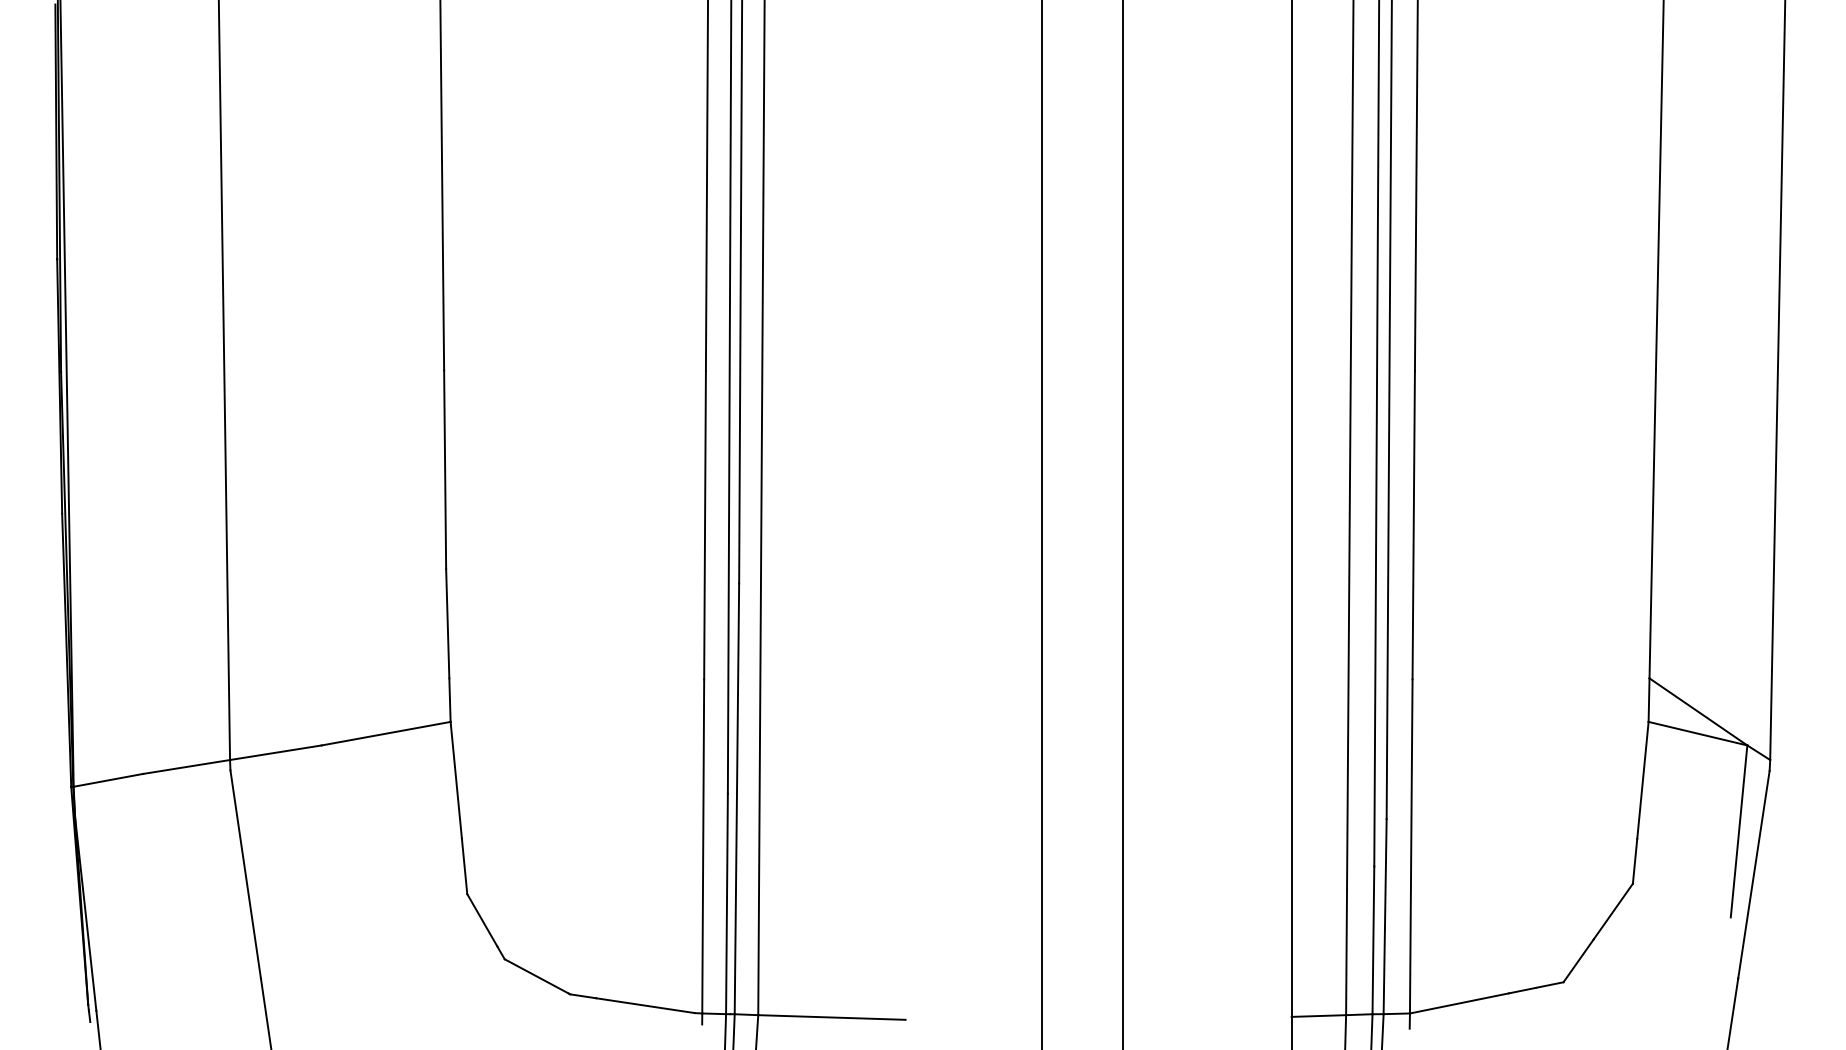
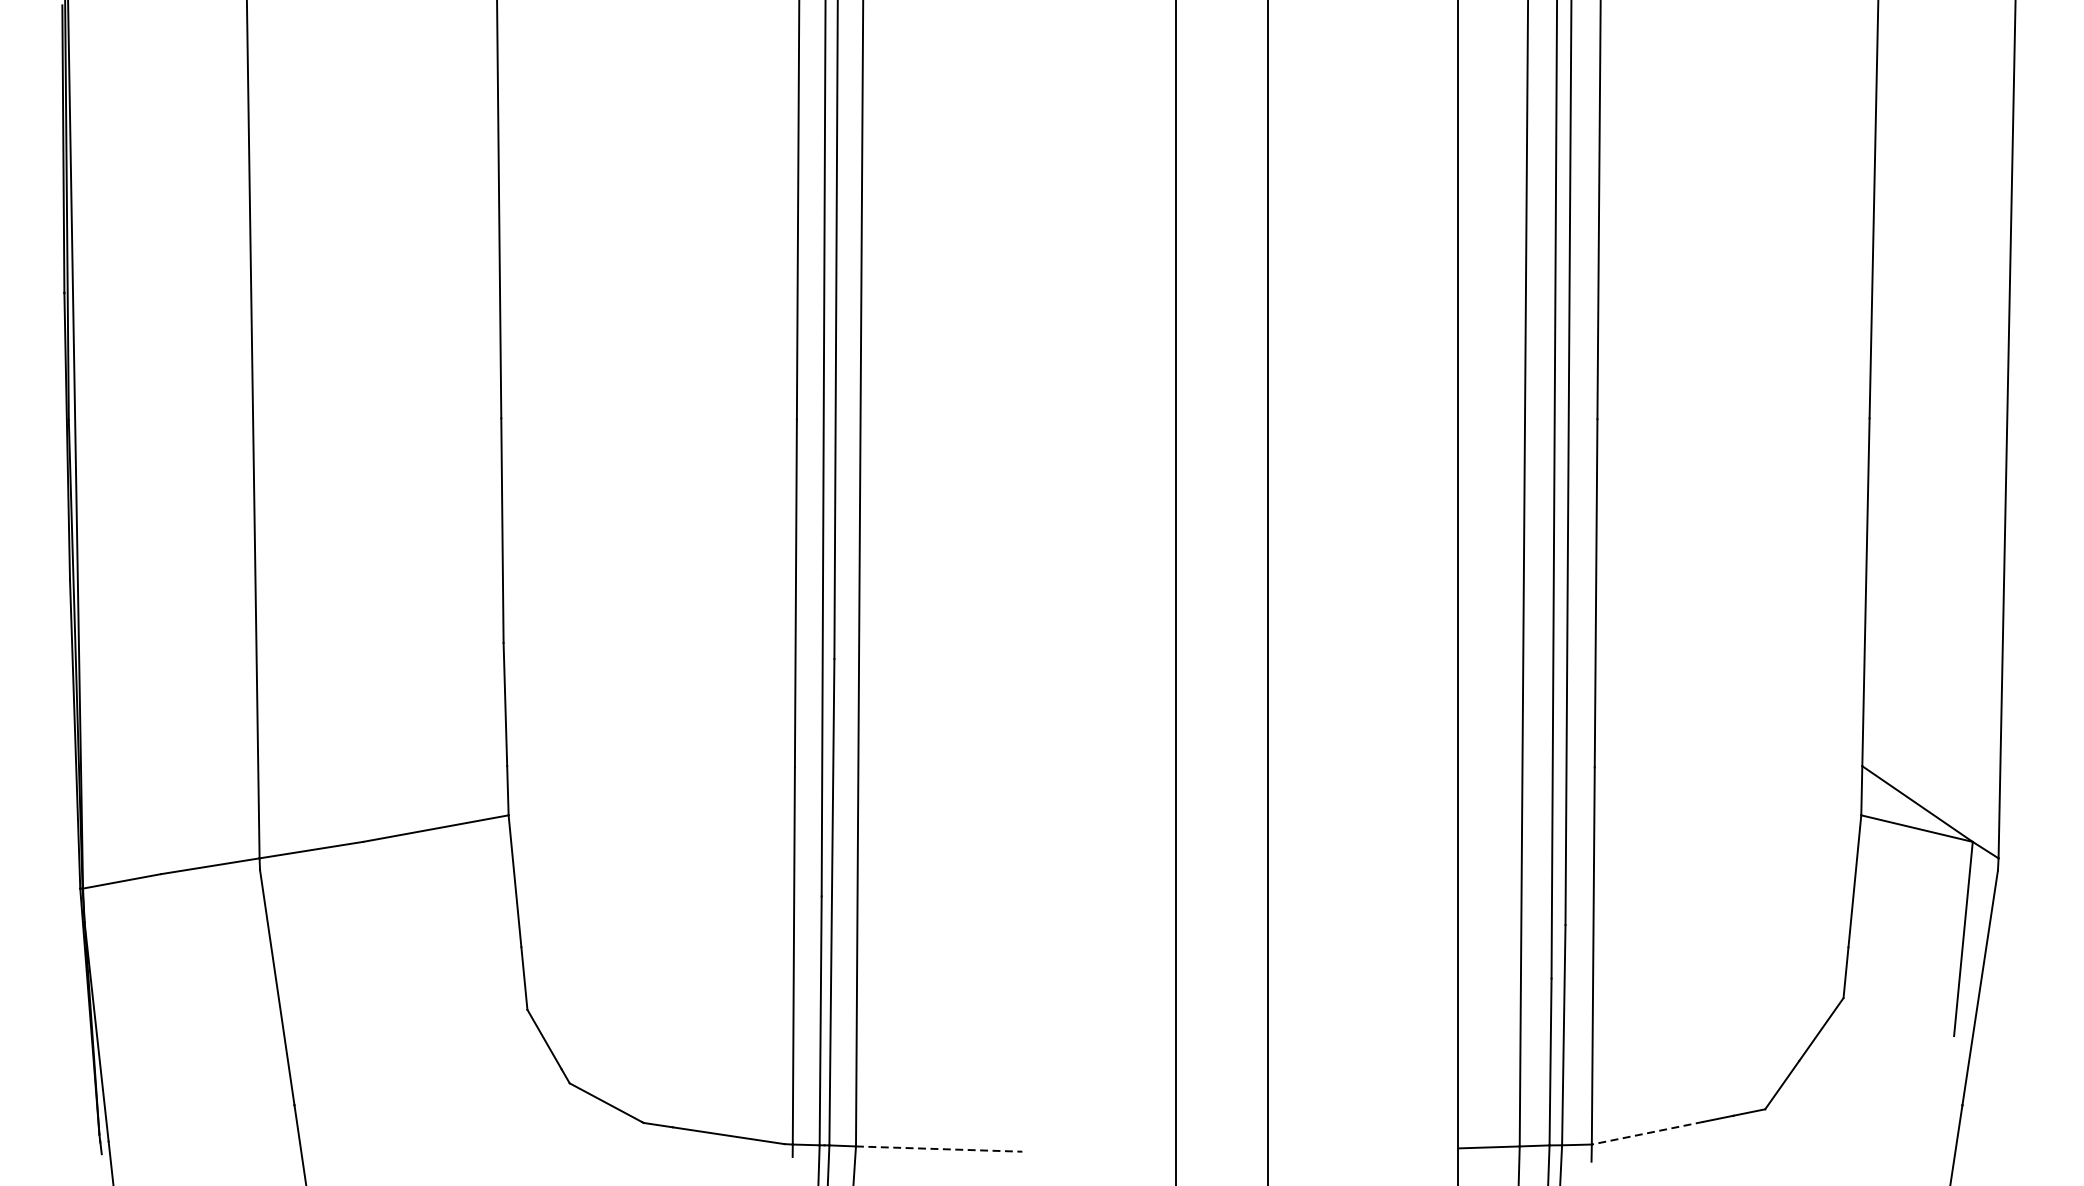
line: (1458, 1003) -> (1646, 1133), solid -> dashed
line: (831, 1017) -> (938, 1149), solid -> dashed

